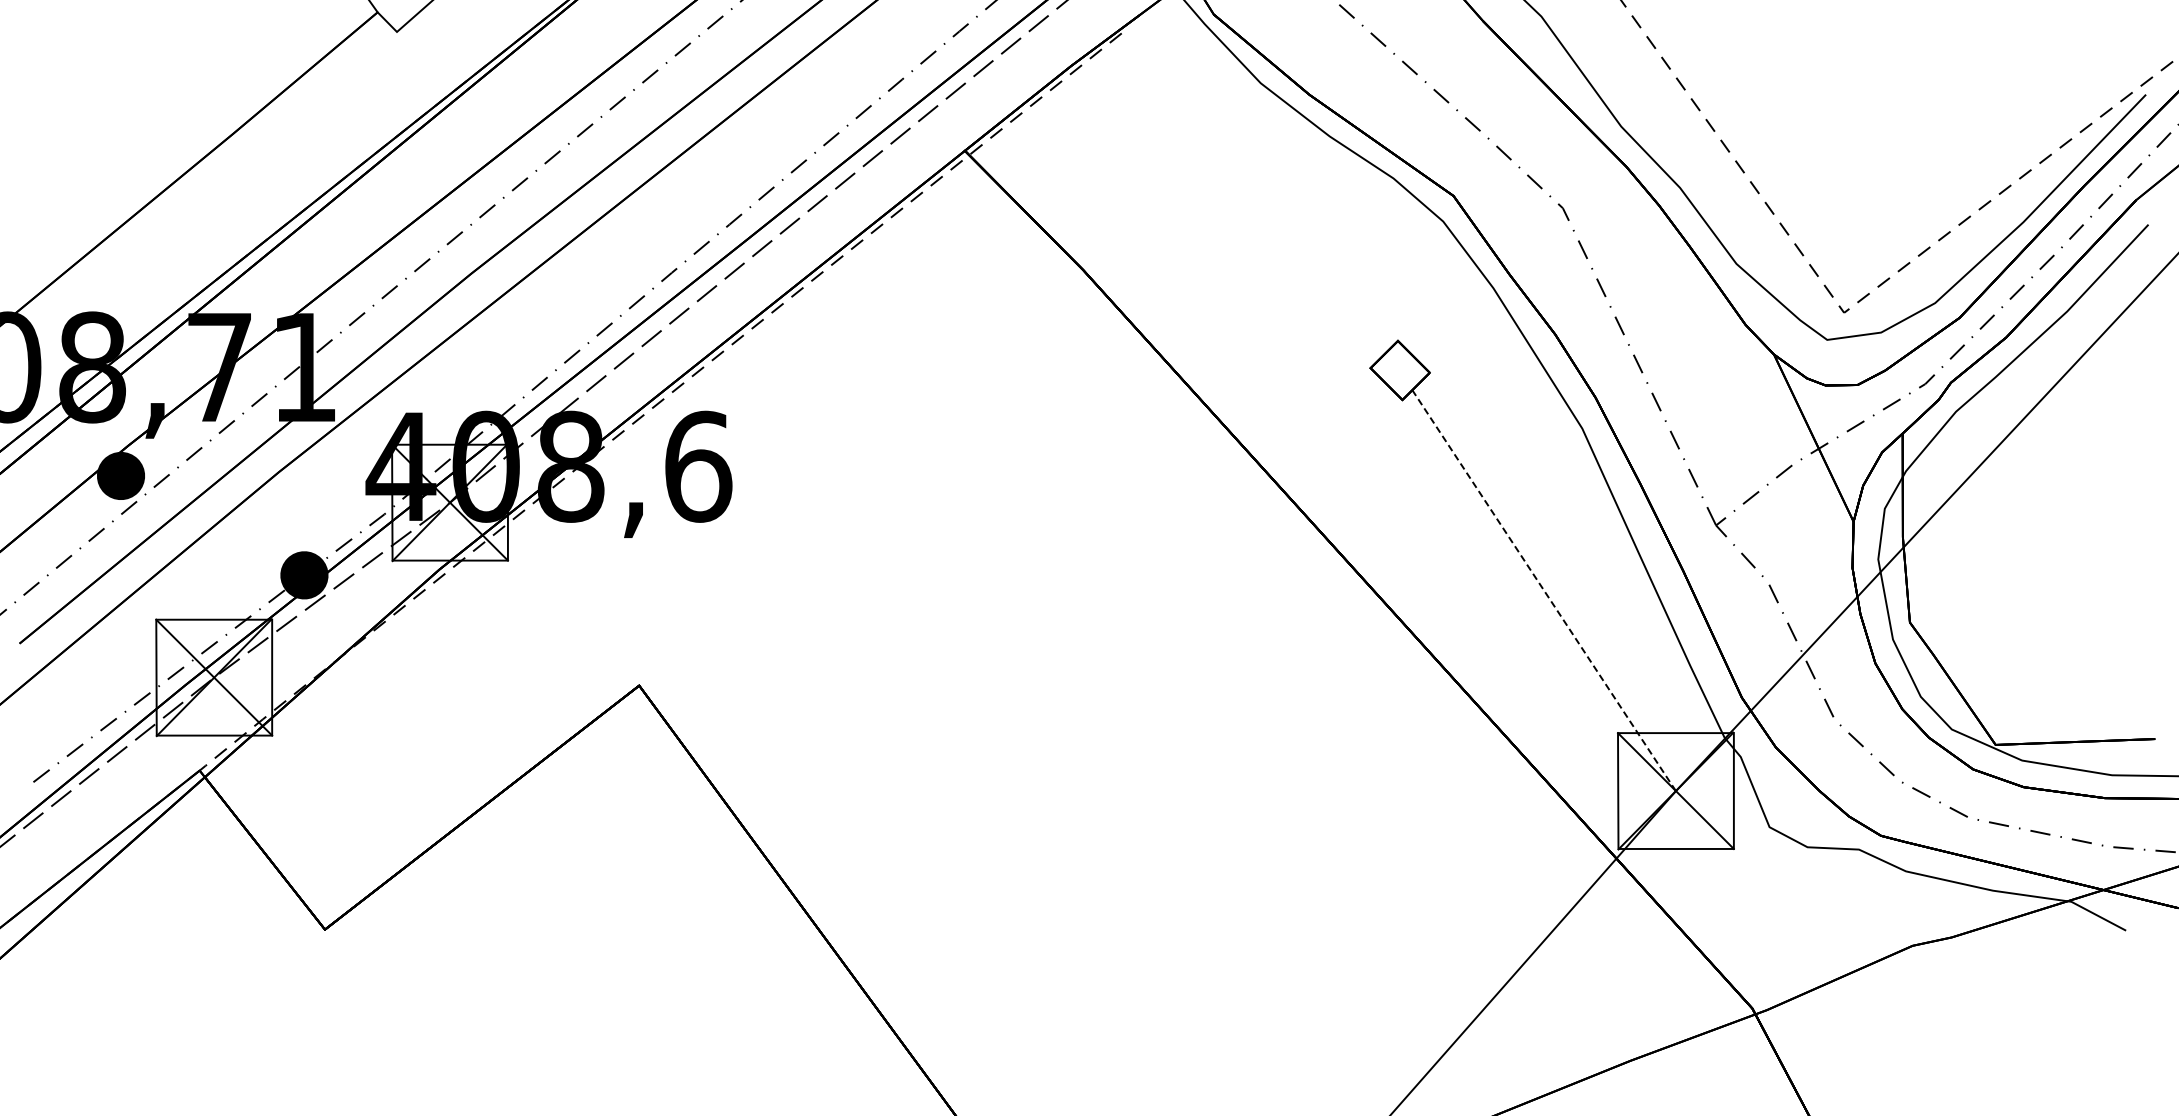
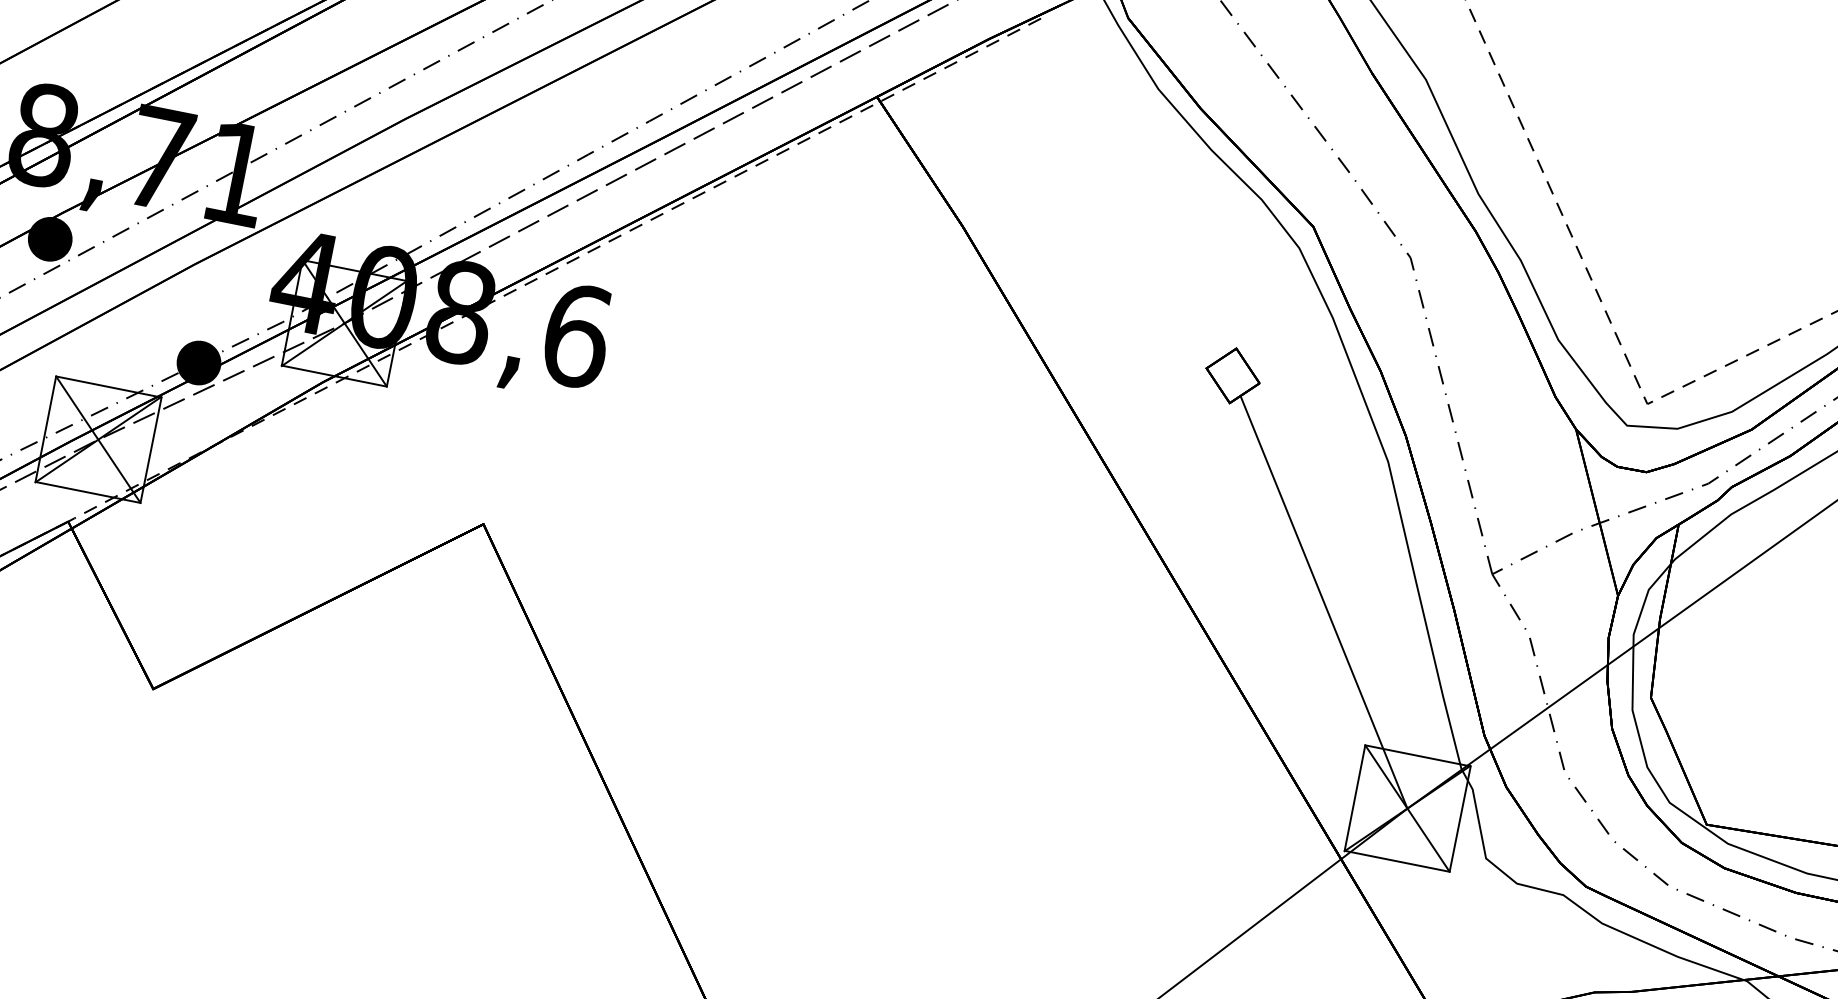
line: (1544, 590) -> (1324, 602), dashed -> solid

